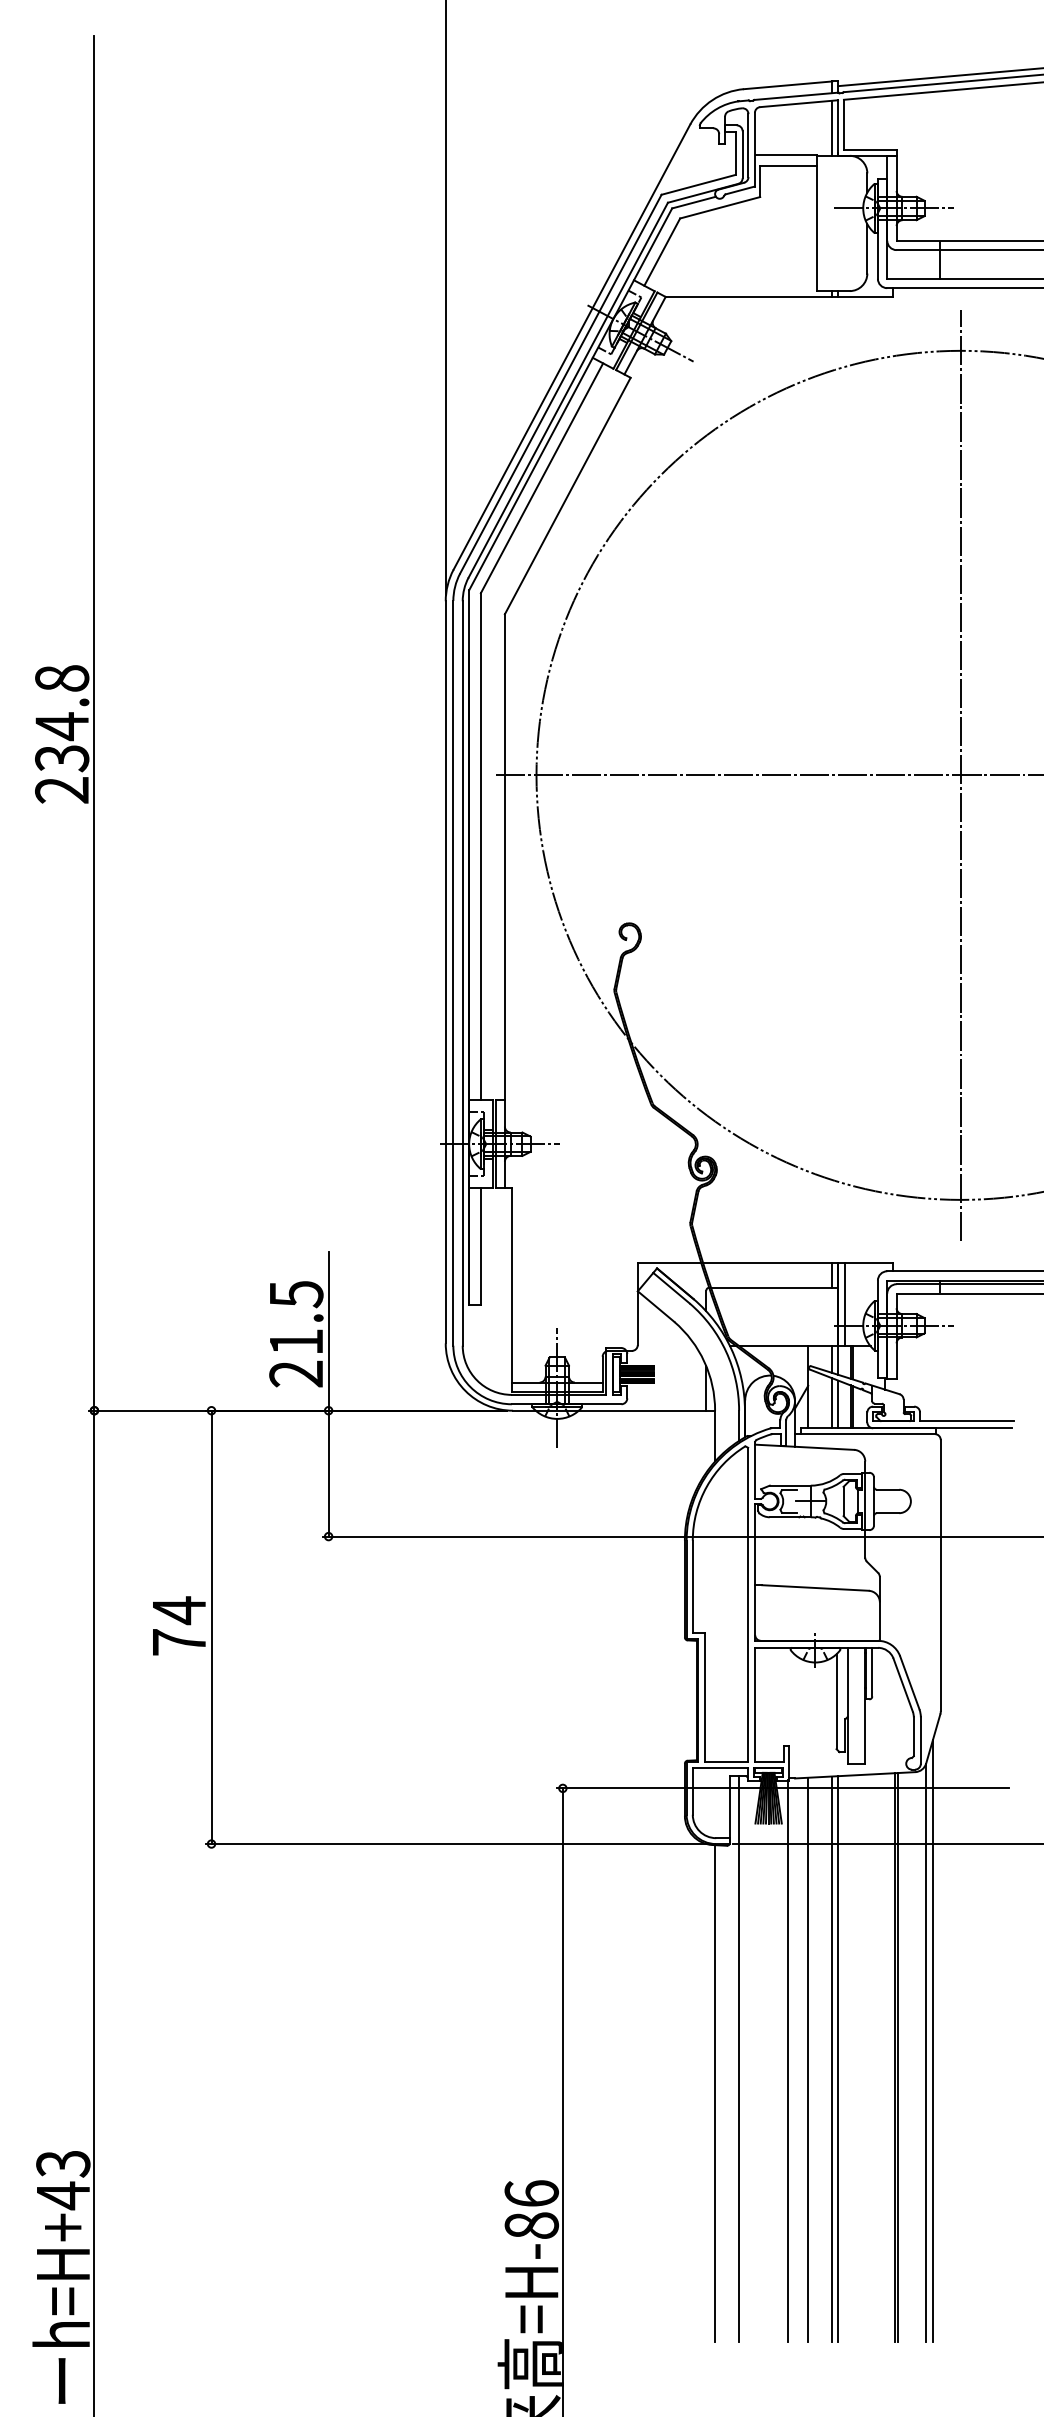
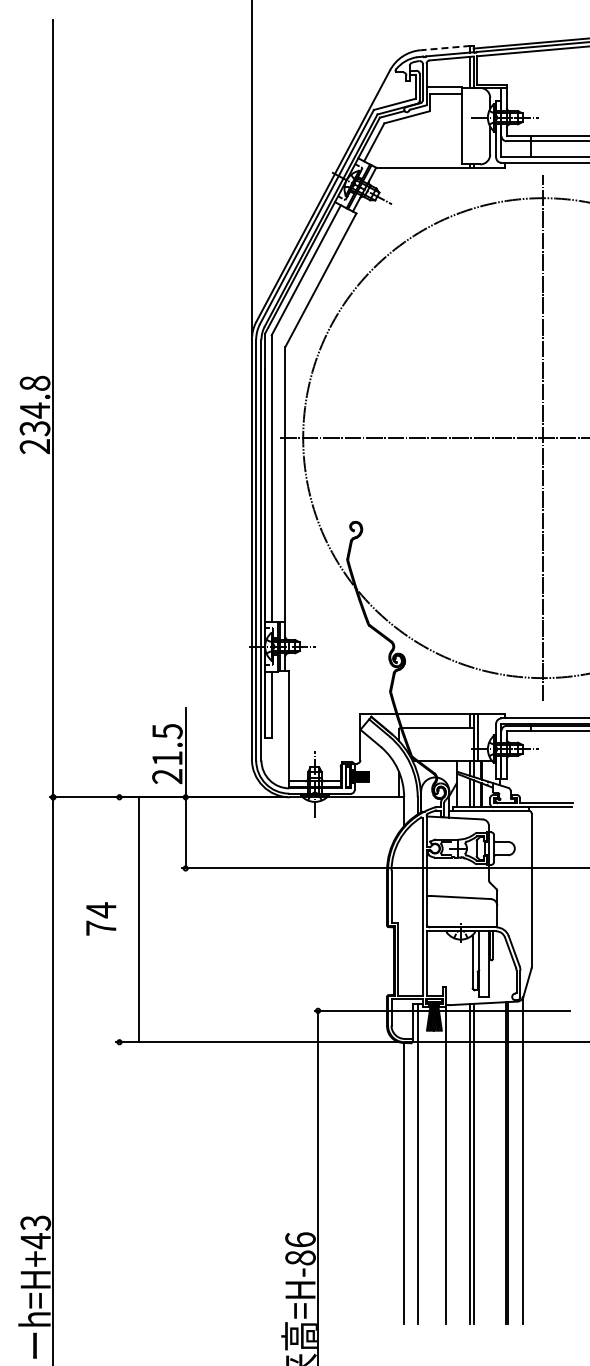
line: (786, 86) -> (444, 48), solid -> dashed
line: (211, 1626) -> (138, 919), moved
line: (933, 2040) -> (527, 1153), removed
line: (807, 2058) -> (456, 1163), removed

